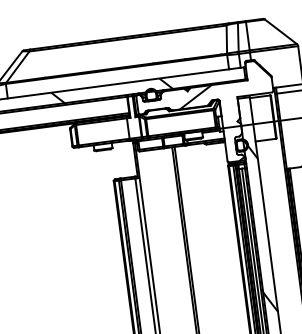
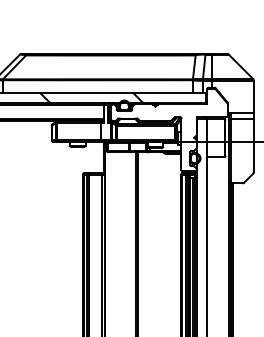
hatch: (211, 124) -> (171, 137), removed
hatch: (259, 225) -> (201, 228), removed

